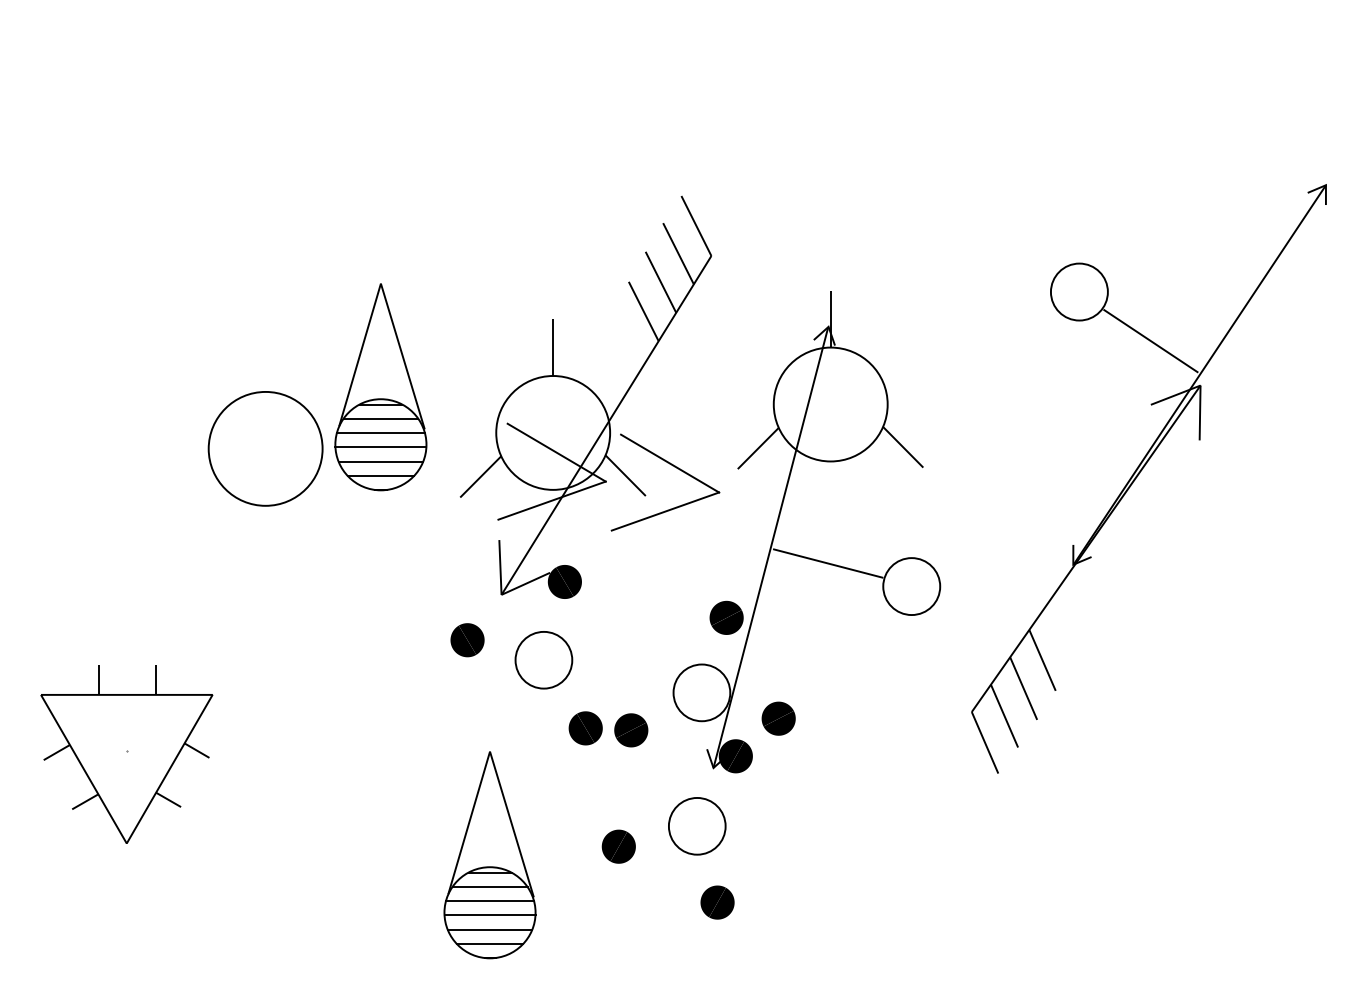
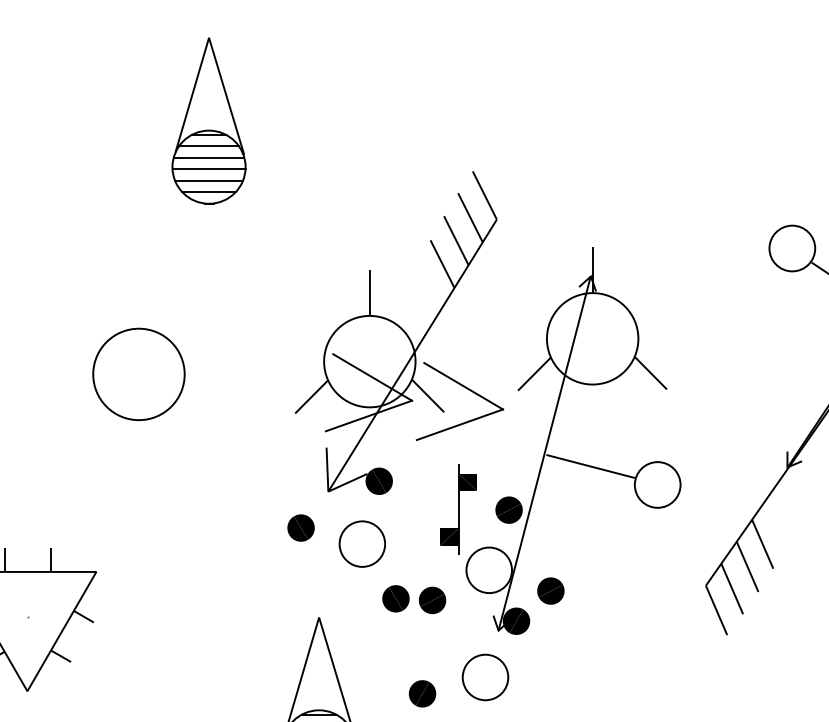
part: (380, 387) -> (208, 121), moved
part: (663, 616) -> (458, 509), added

